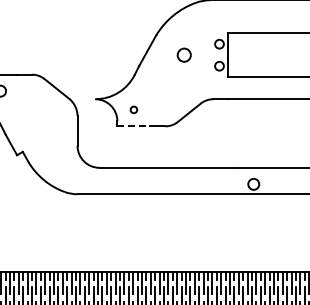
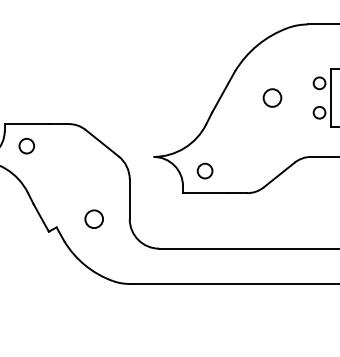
circle: (133, 109) -> (204, 170), size x1.67
line: (133, 126) -> (204, 193), dashed -> solid
circle: (50, 145) -> (93, 218), added

